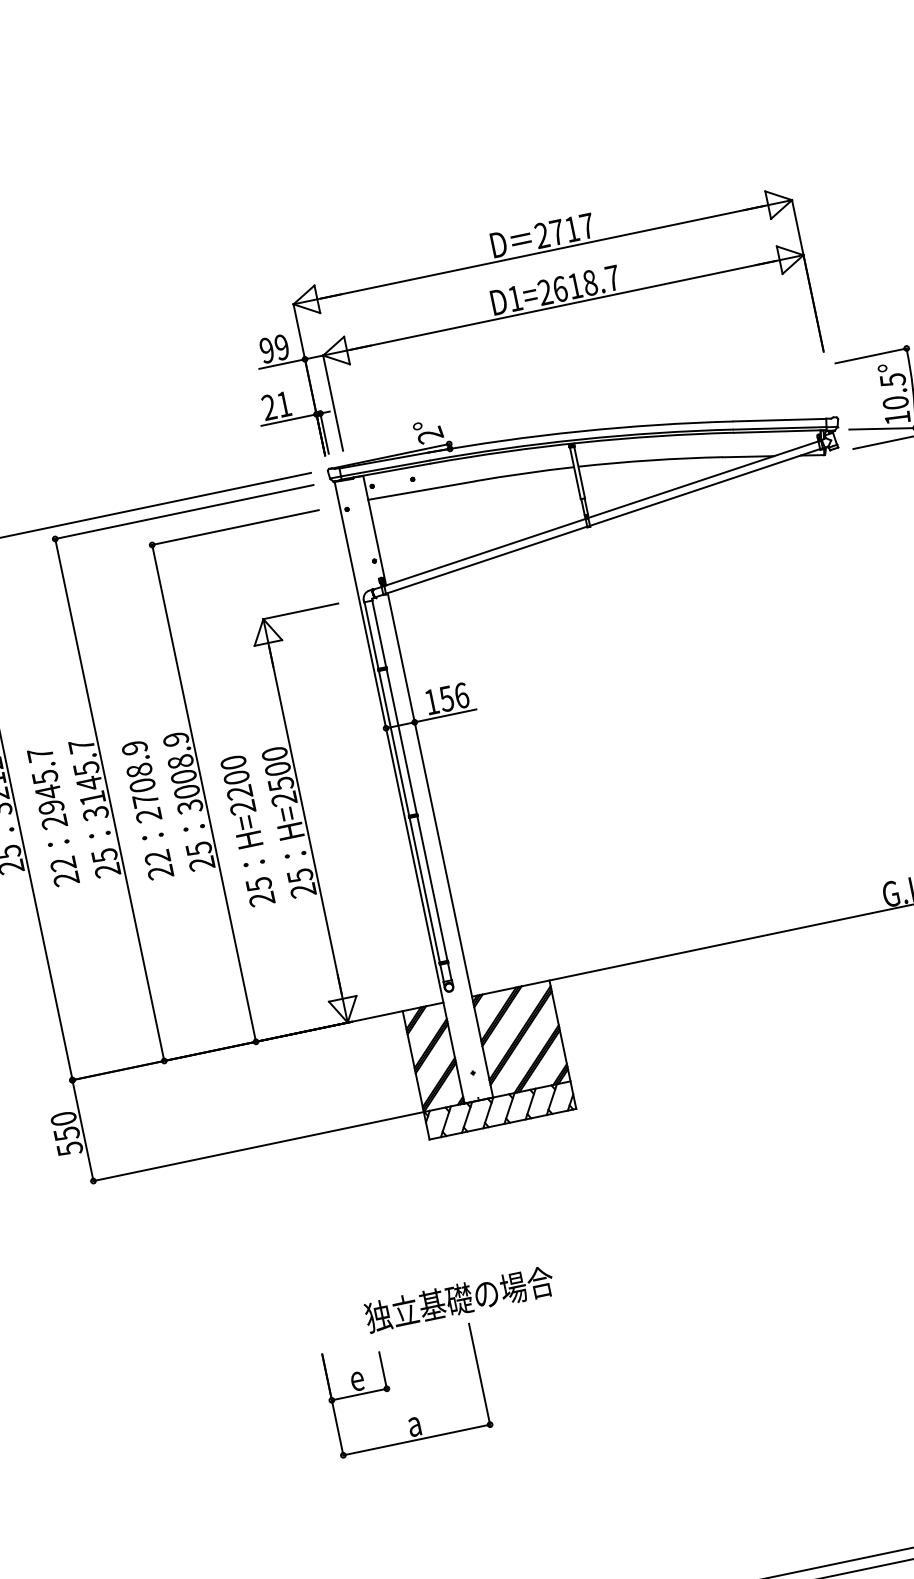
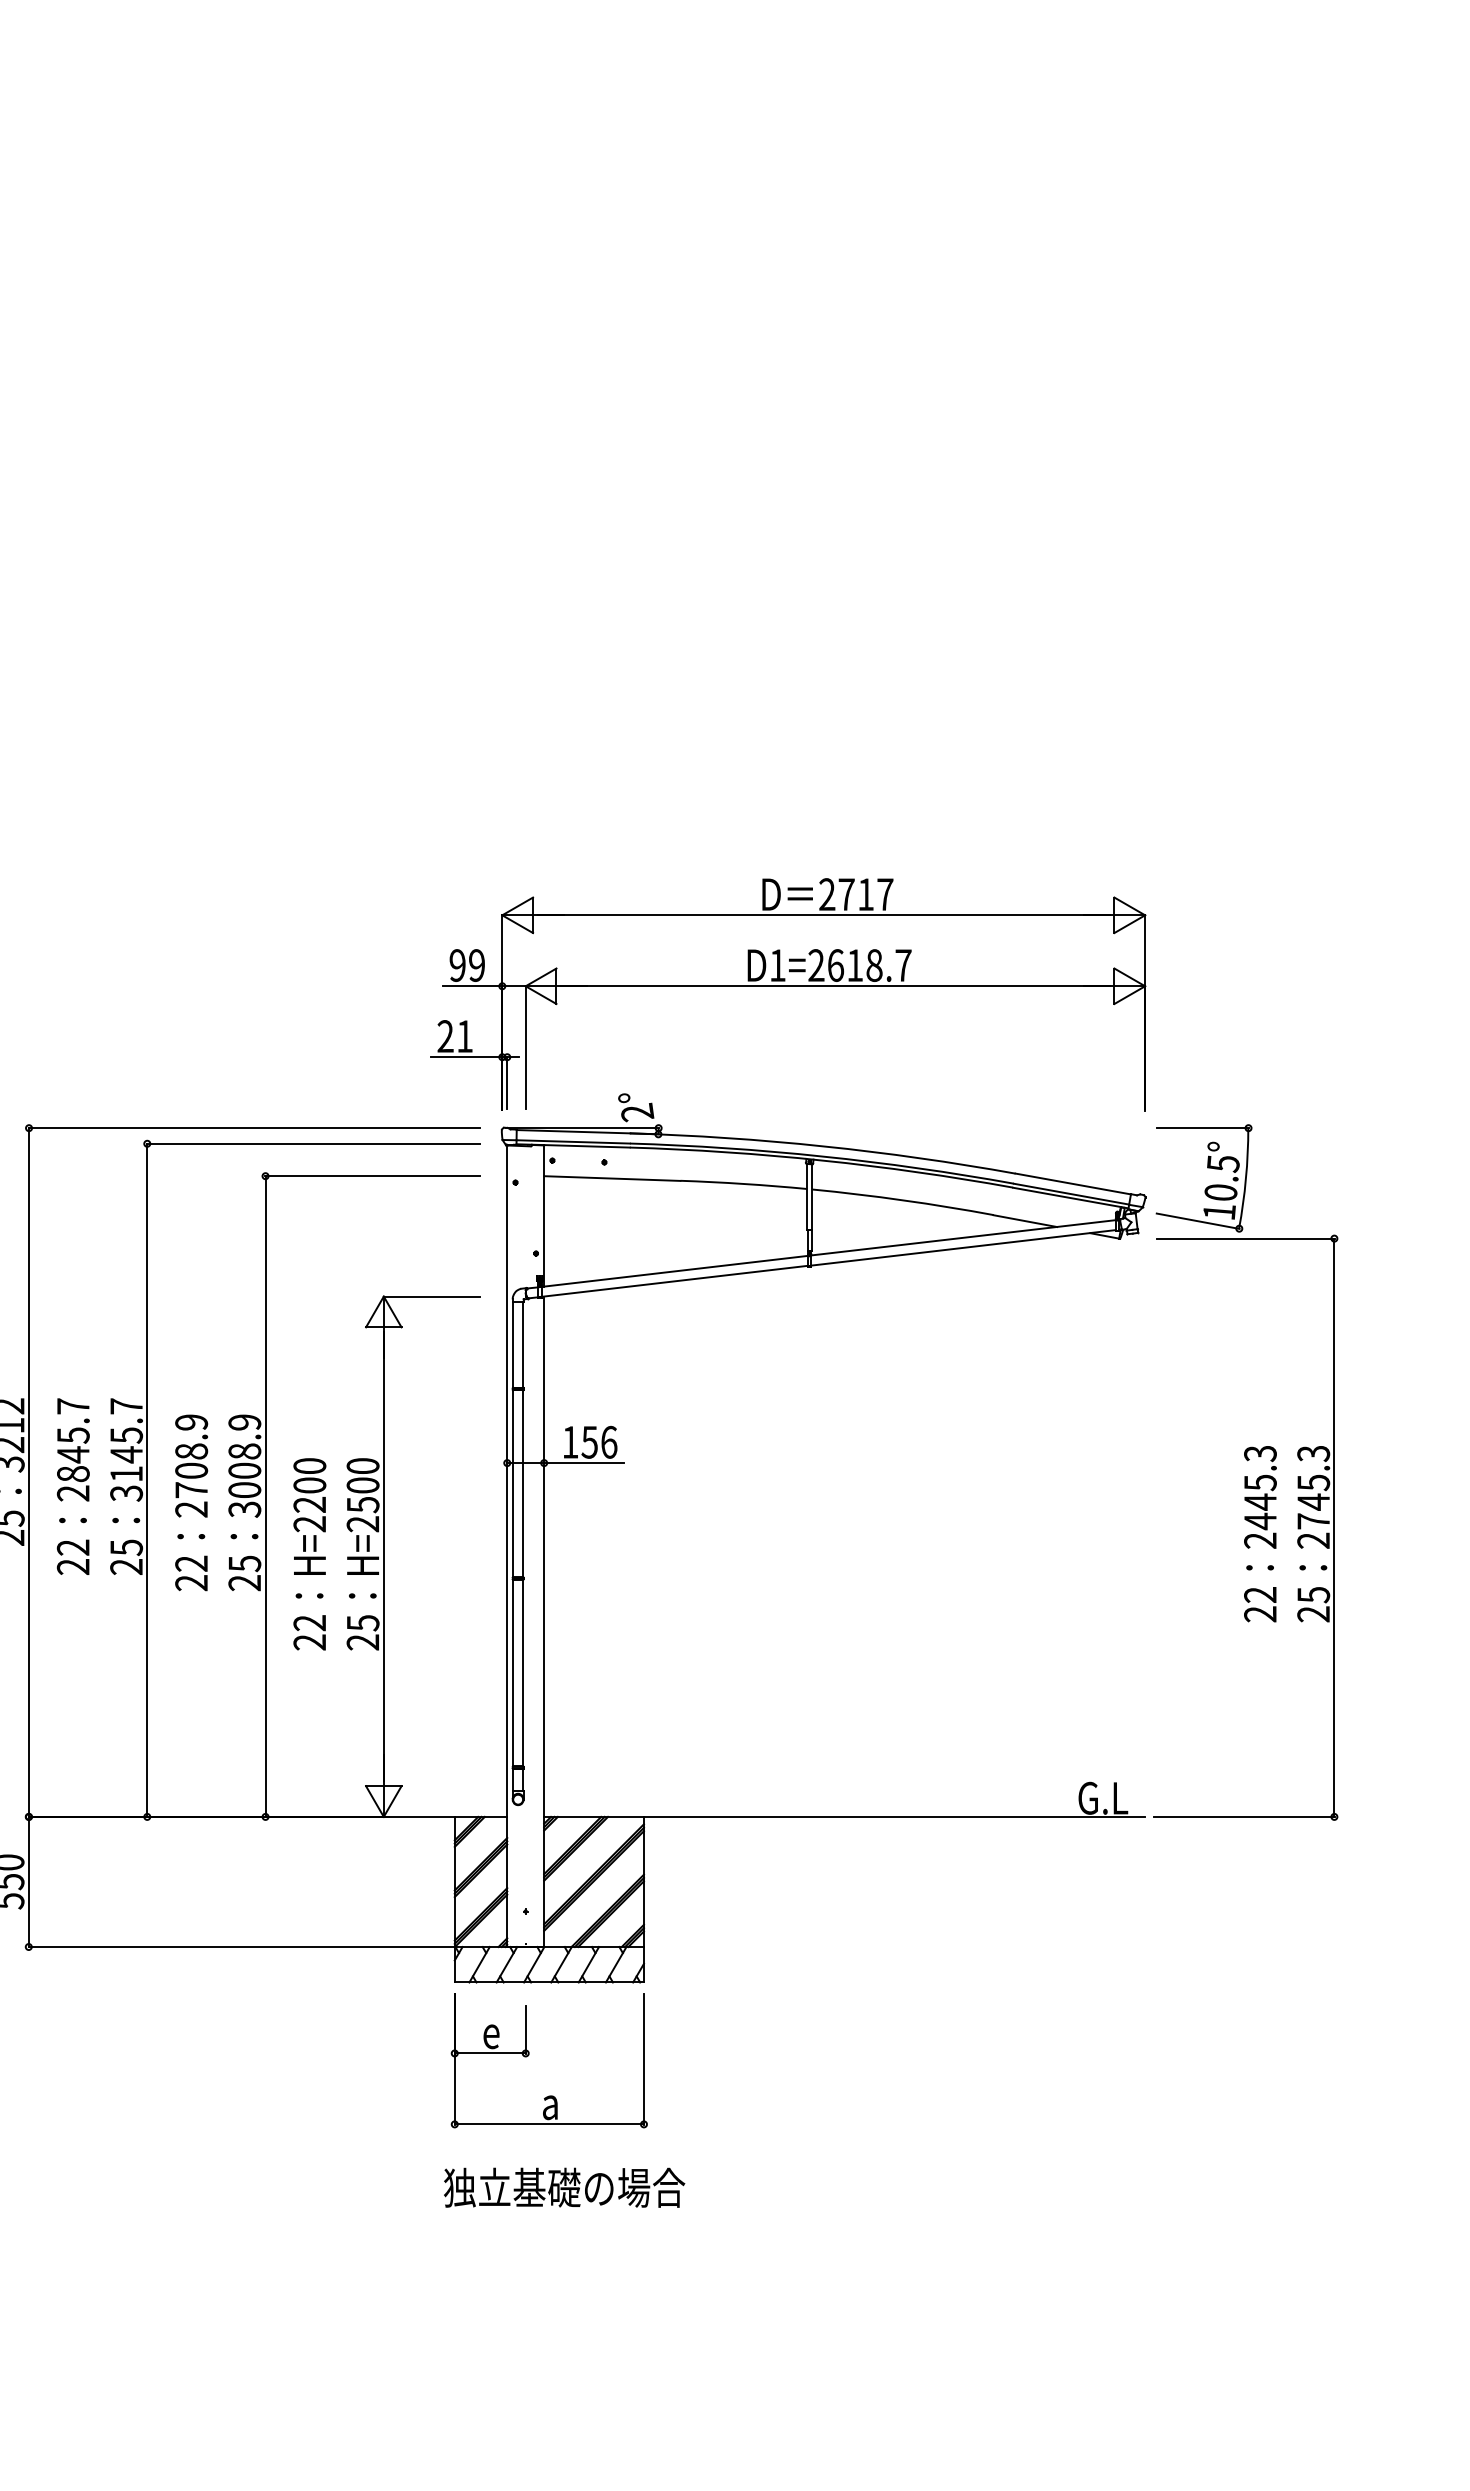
text: (50, 807) -> (72, 1474), 2945.7 -> 2845.7
text: (258, 884) -> (309, 1623), 25 -> 22
text: (459, 1299) -> (564, 2187), moved
part: (390, 1389) -> (529, 2055), moved

